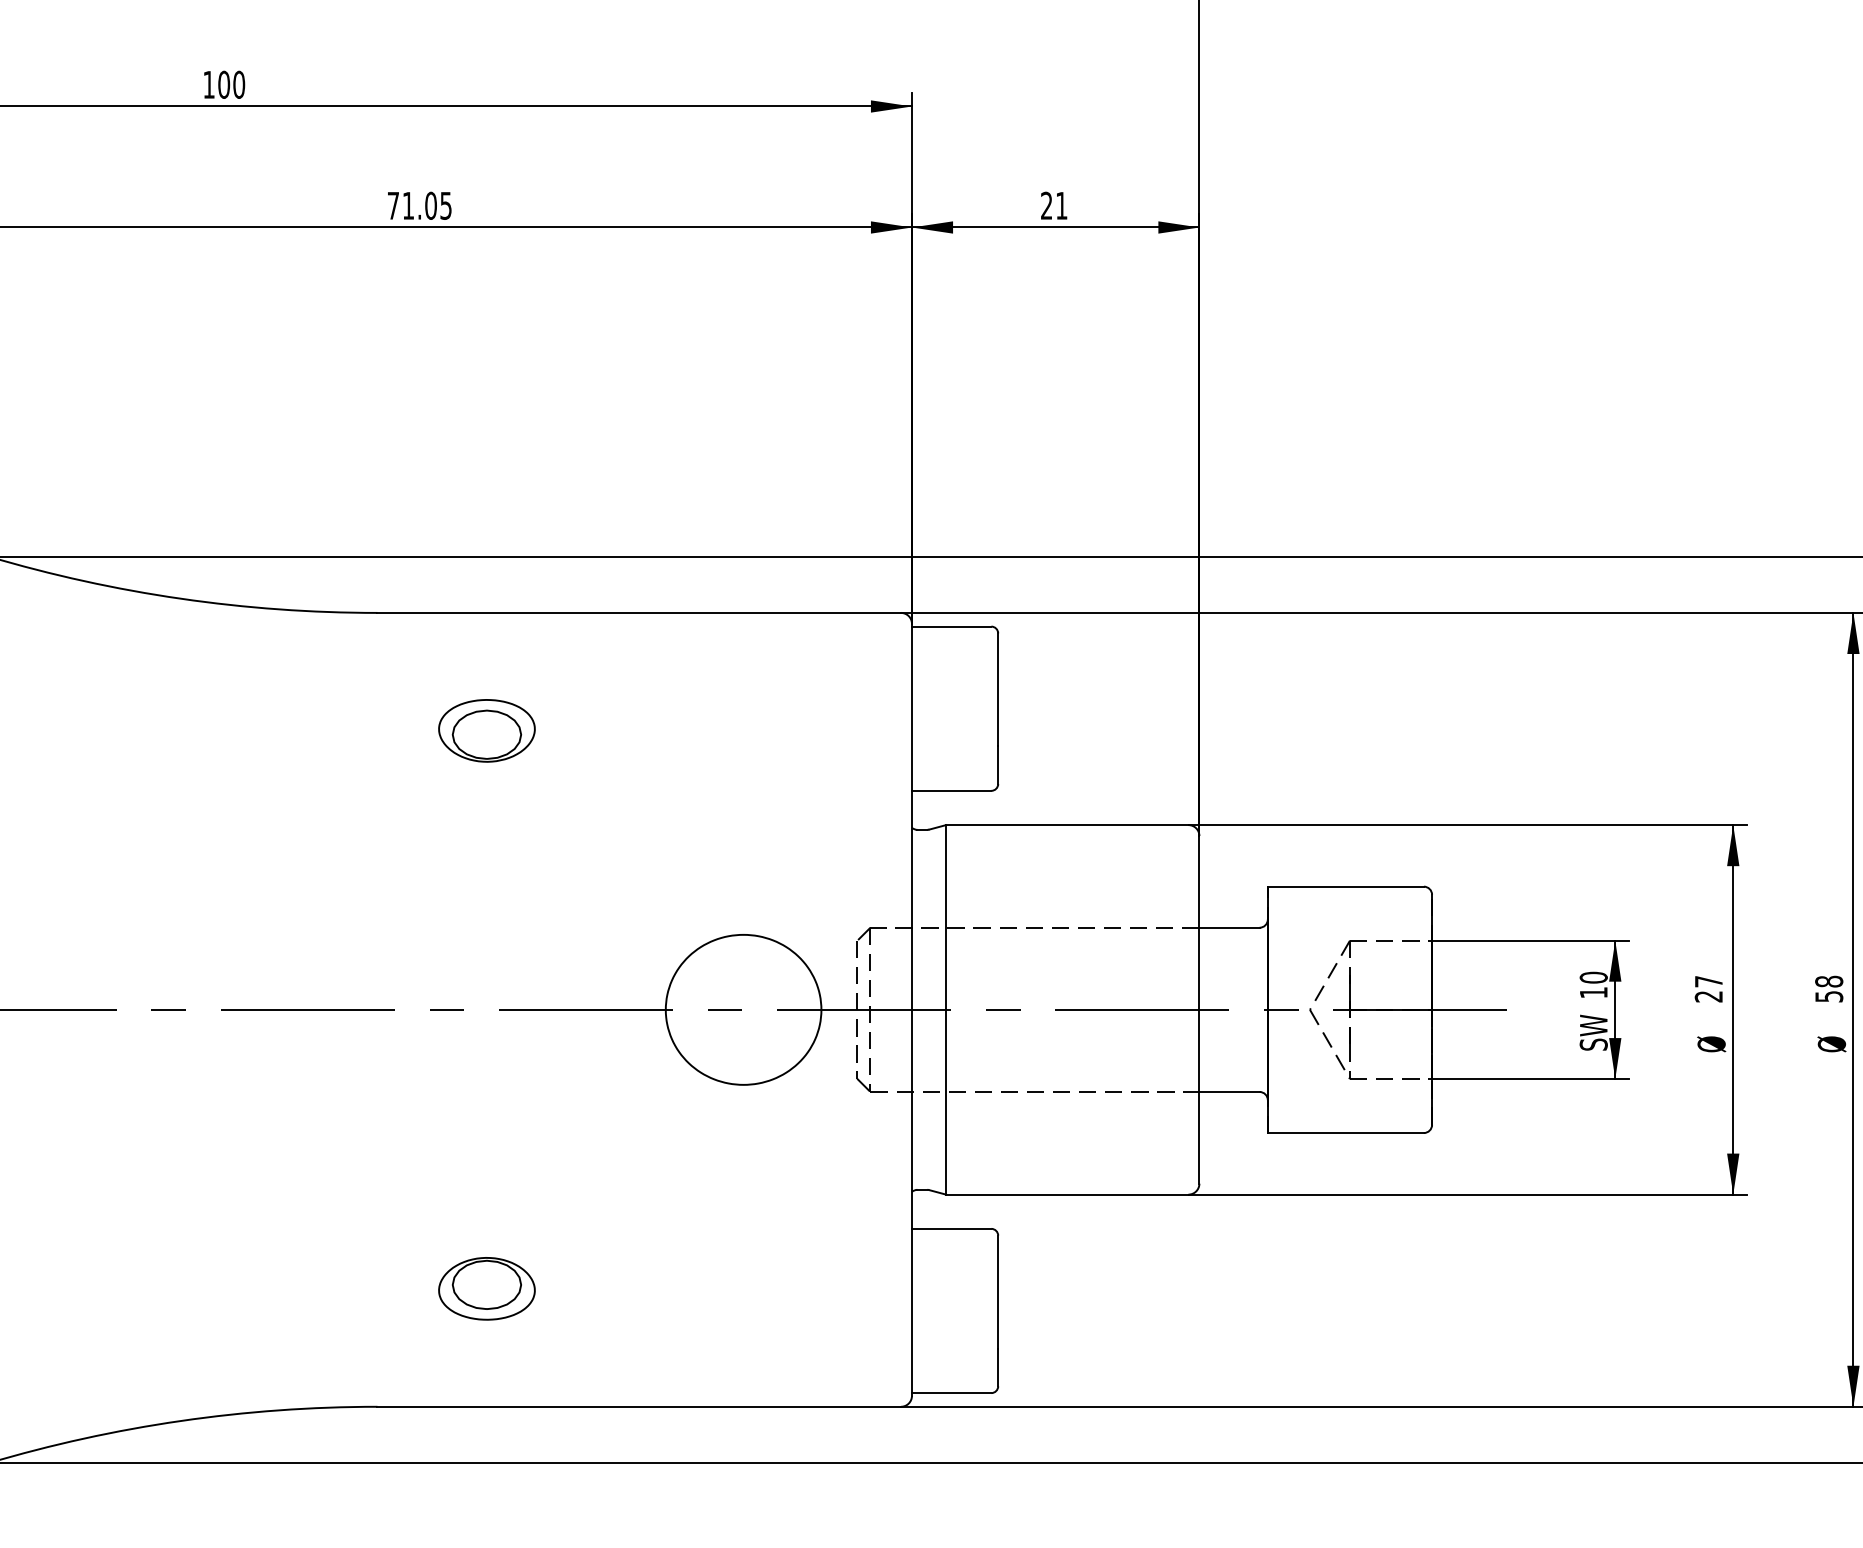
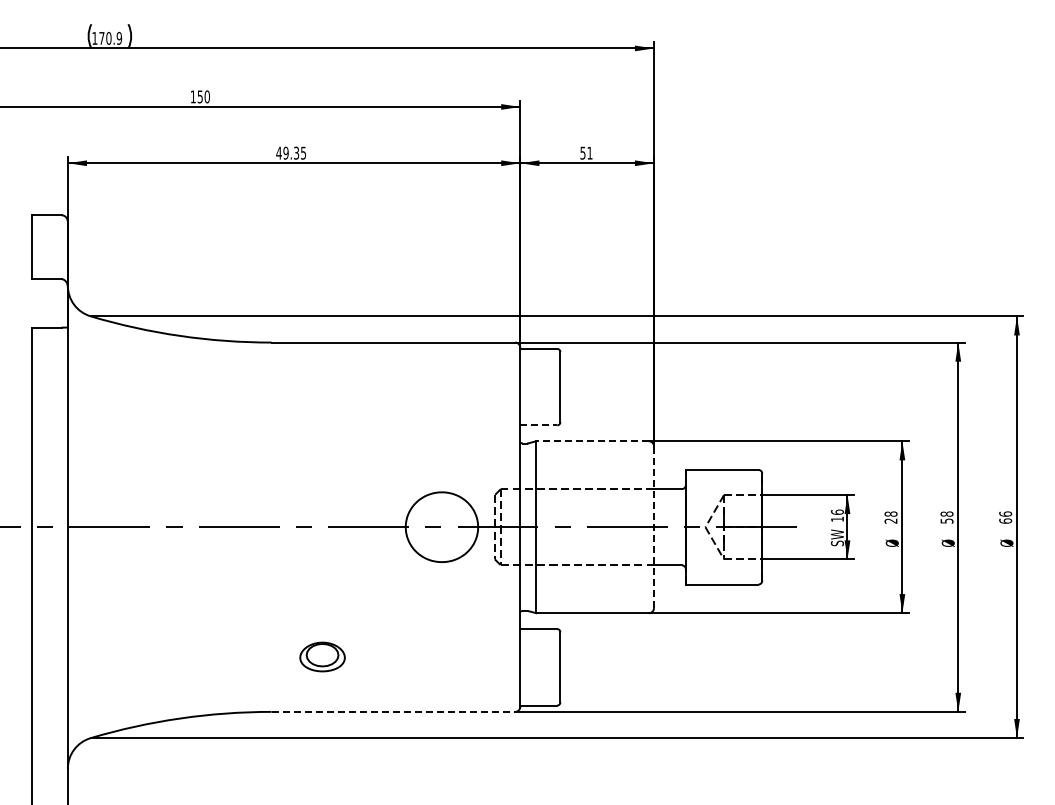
text: (222, 83) -> (199, 96), 100 -> 150
text: (411, 204) -> (287, 152), 71.05 -> 49.35
text: (1045, 204) -> (582, 152), 21 -> 51
part: (486, 730) -> (322, 397), removed
line: (953, 791) -> (539, 425), solid -> dashed
line: (1067, 825) -> (592, 441), solid -> dashed
text: (1593, 976) -> (837, 511), 10 -> 16
text: (1707, 980) -> (890, 513), 27 -> 28
line: (1200, 1010) -> (654, 527), solid -> dashed
line: (639, 1405) -> (393, 711), solid -> dashed

